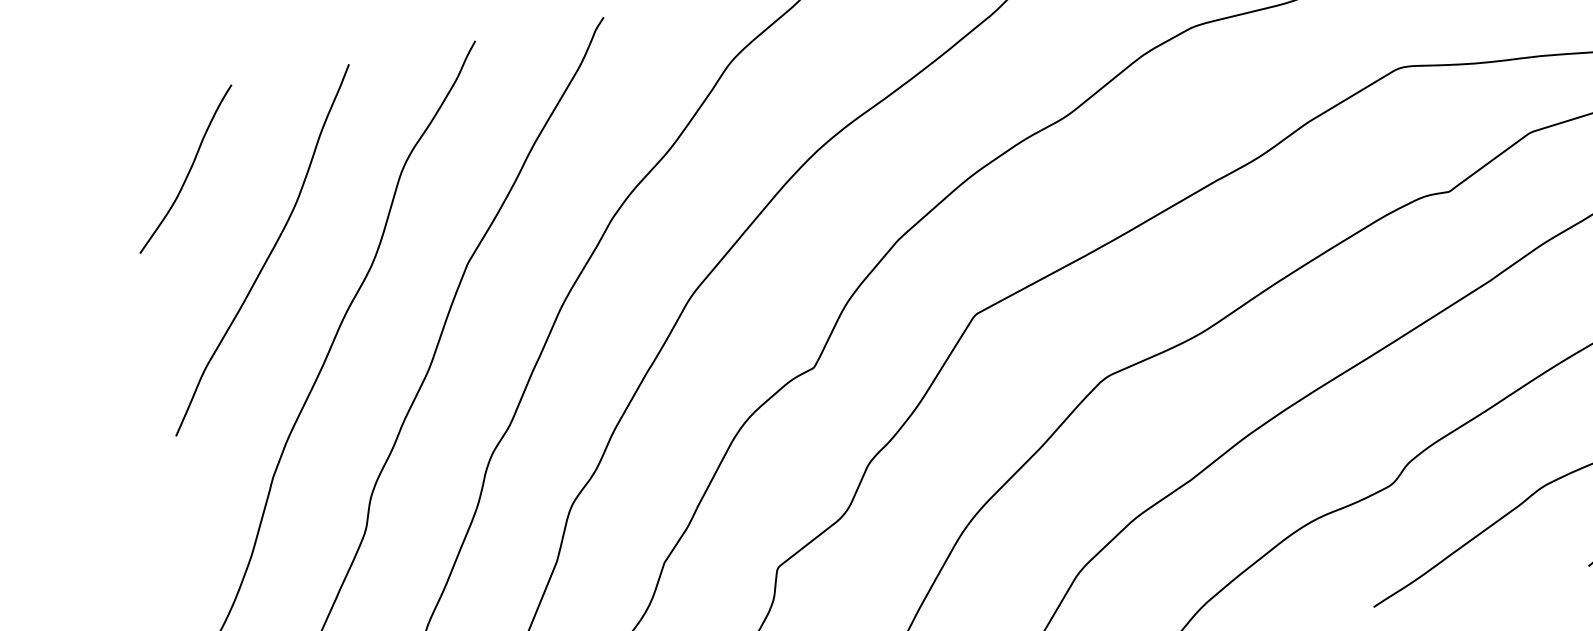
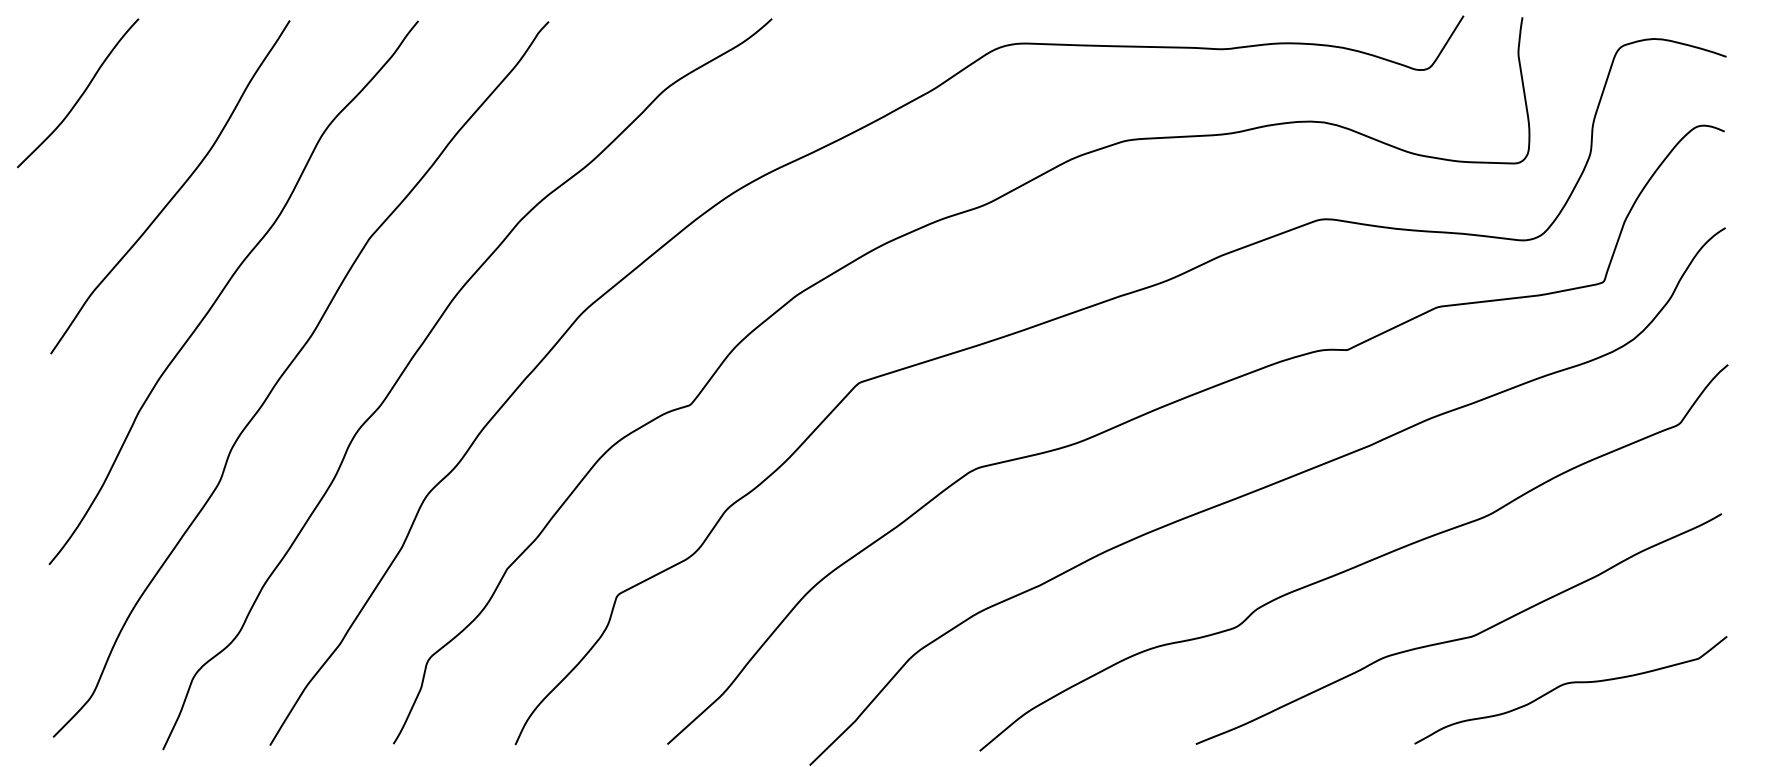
curve: (189, 169) -> (81, 94), moved

